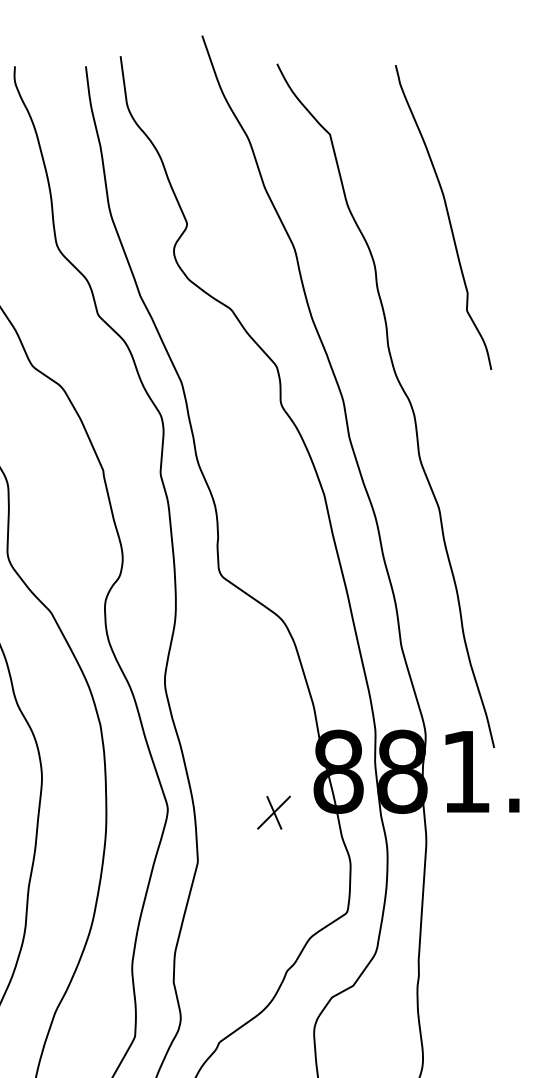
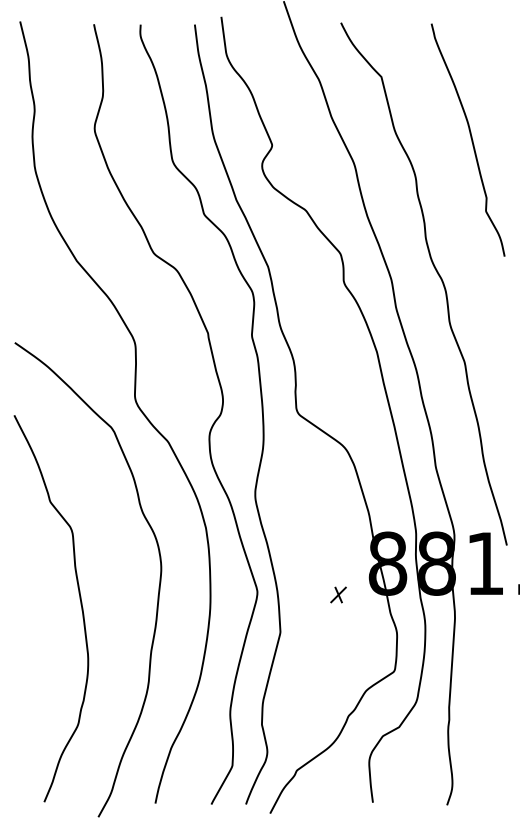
part: (273, 812) -> (338, 594), size x0.6

